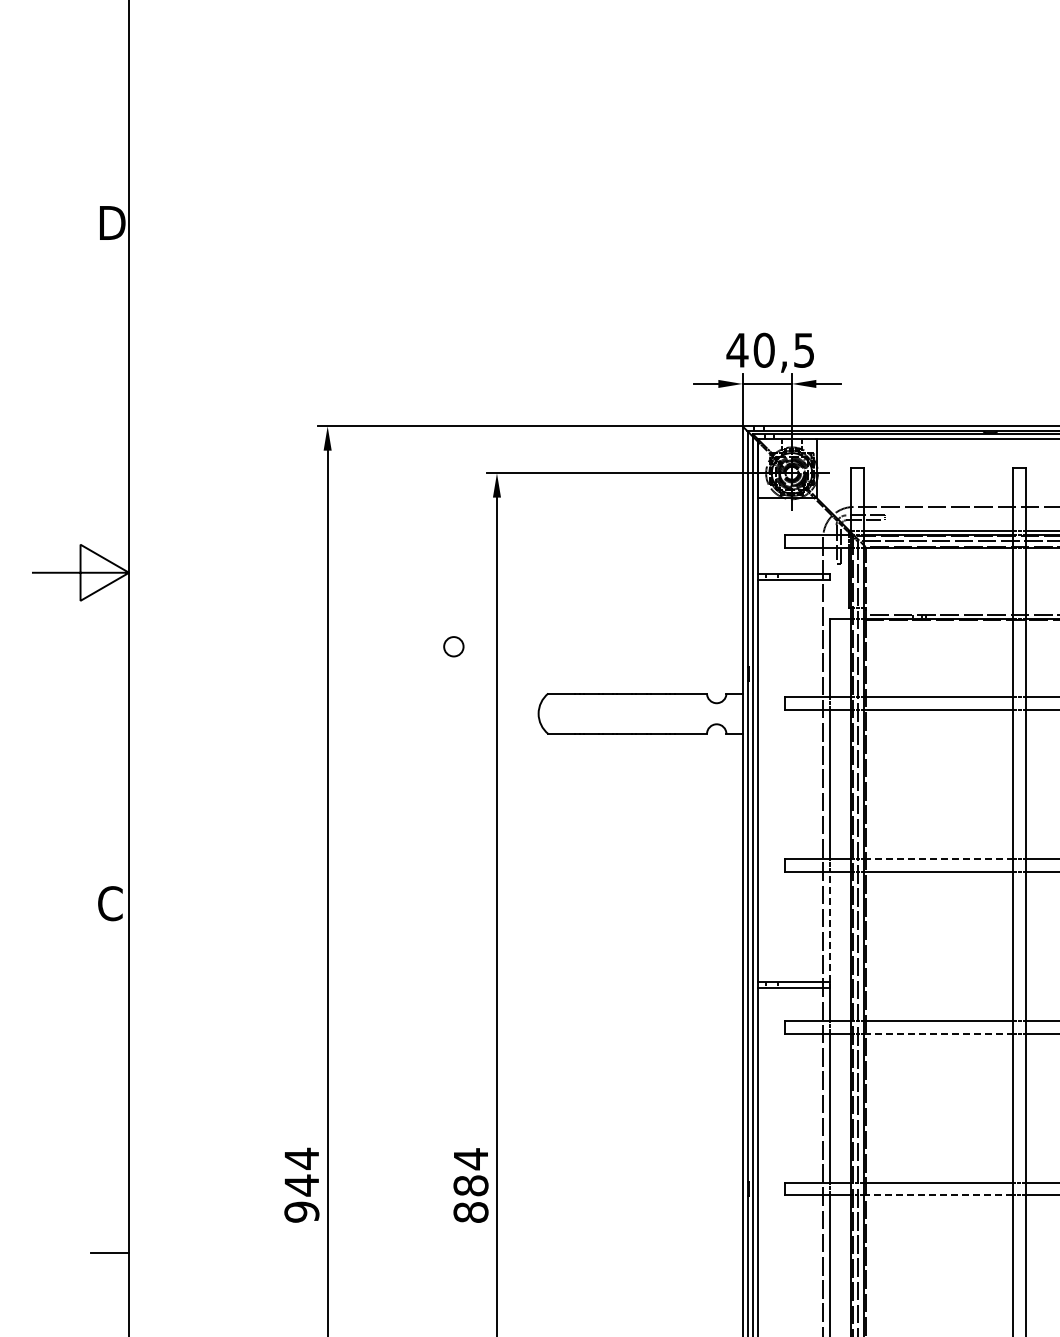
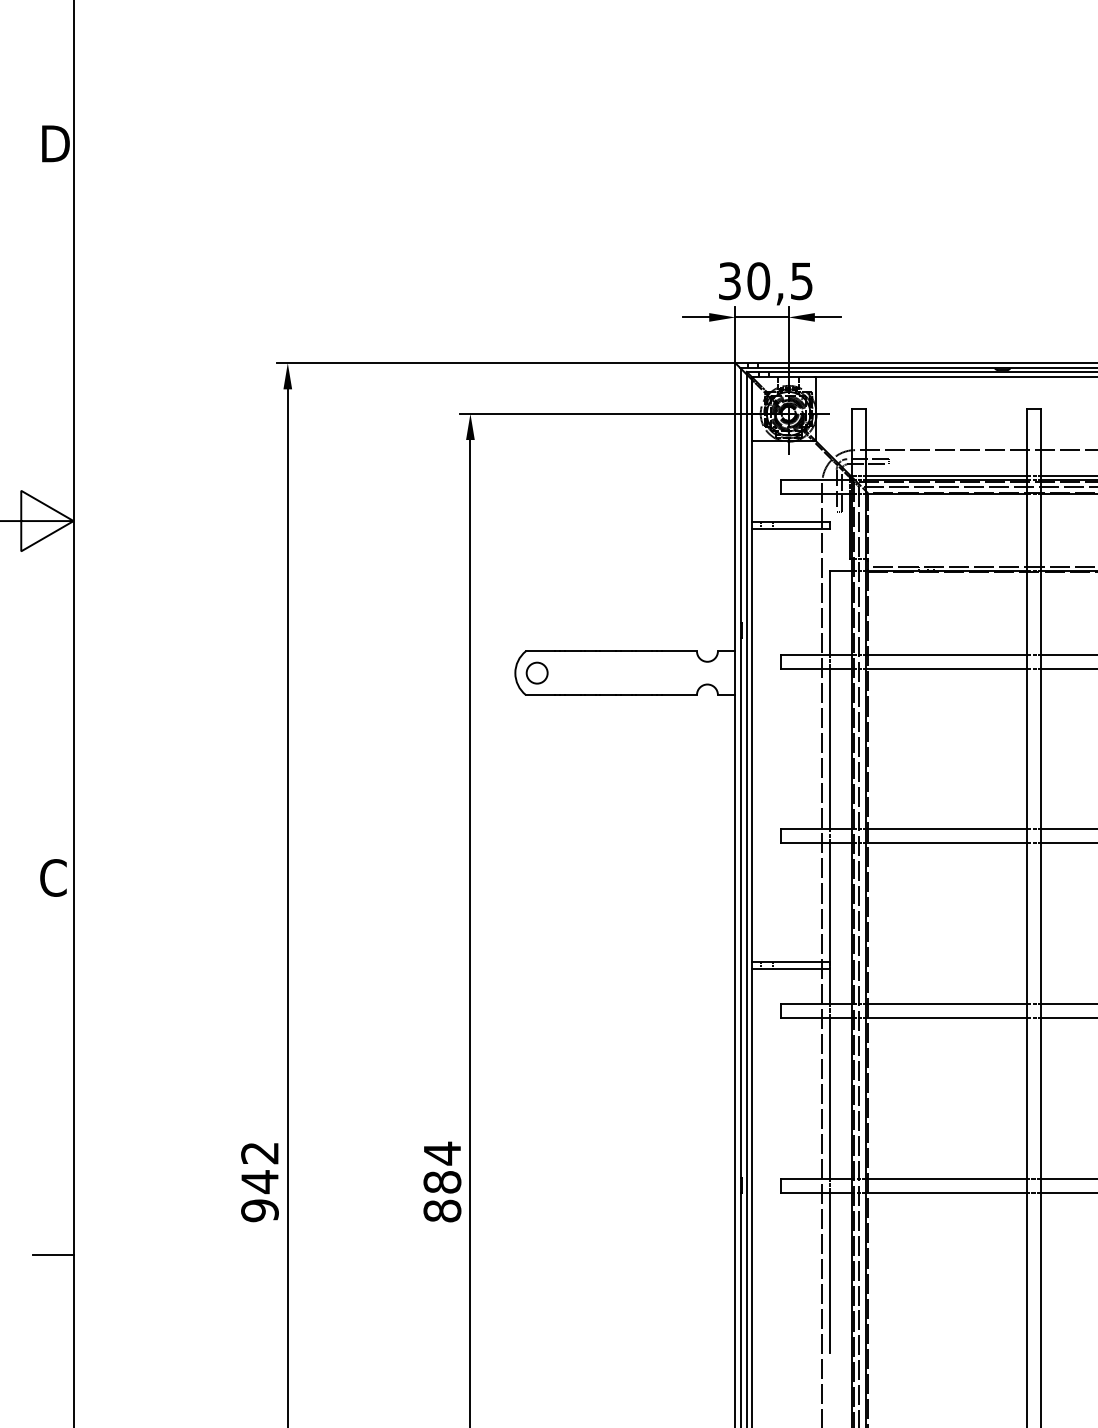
text: (737, 349) -> (729, 280), 40,5 -> 30,5
circle: (453, 646) -> (536, 672), moved
line: (939, 858) -> (947, 829), dashed -> solid
line: (830, 926) -> (830, 902), dashed -> solid
line: (939, 1033) -> (947, 1018), dashed -> solid
text: (301, 1158) -> (259, 1152), 944 -> 942
line: (938, 1195) -> (946, 1192), dashed -> solid

